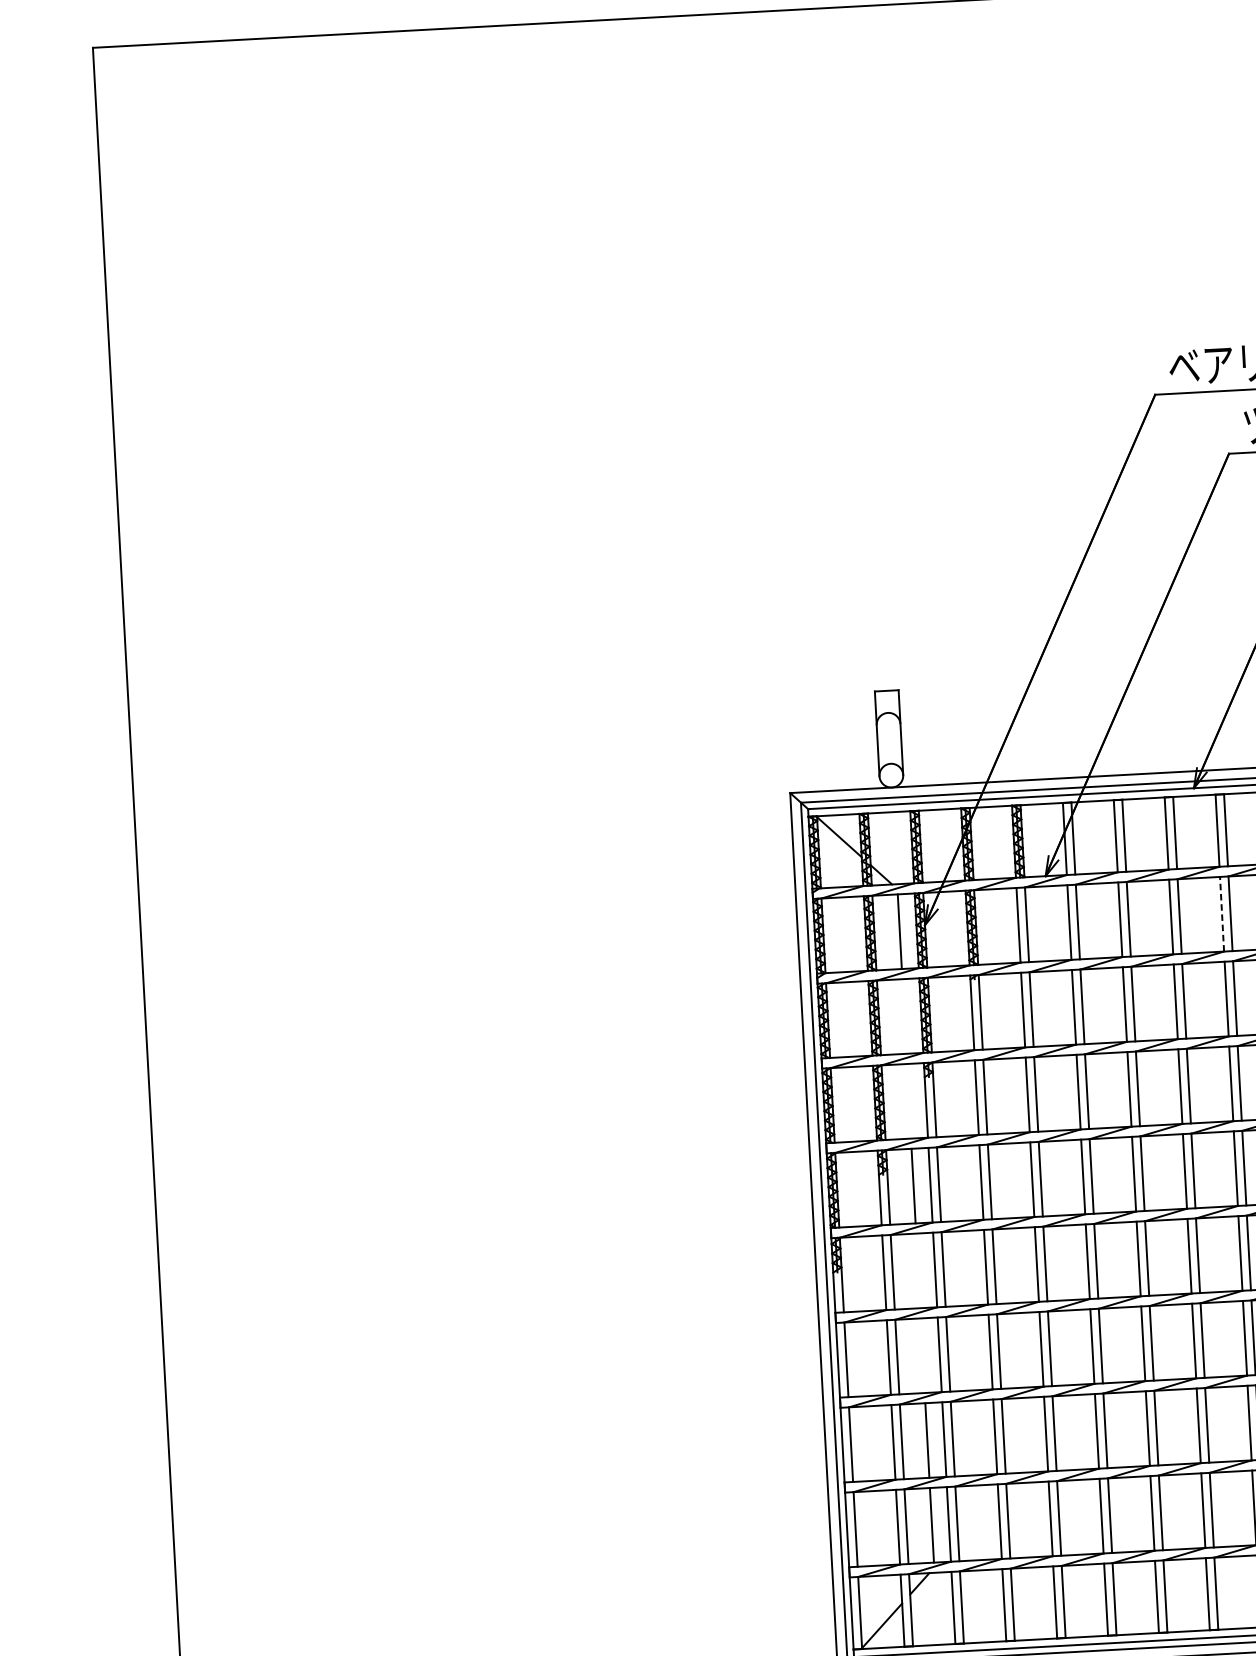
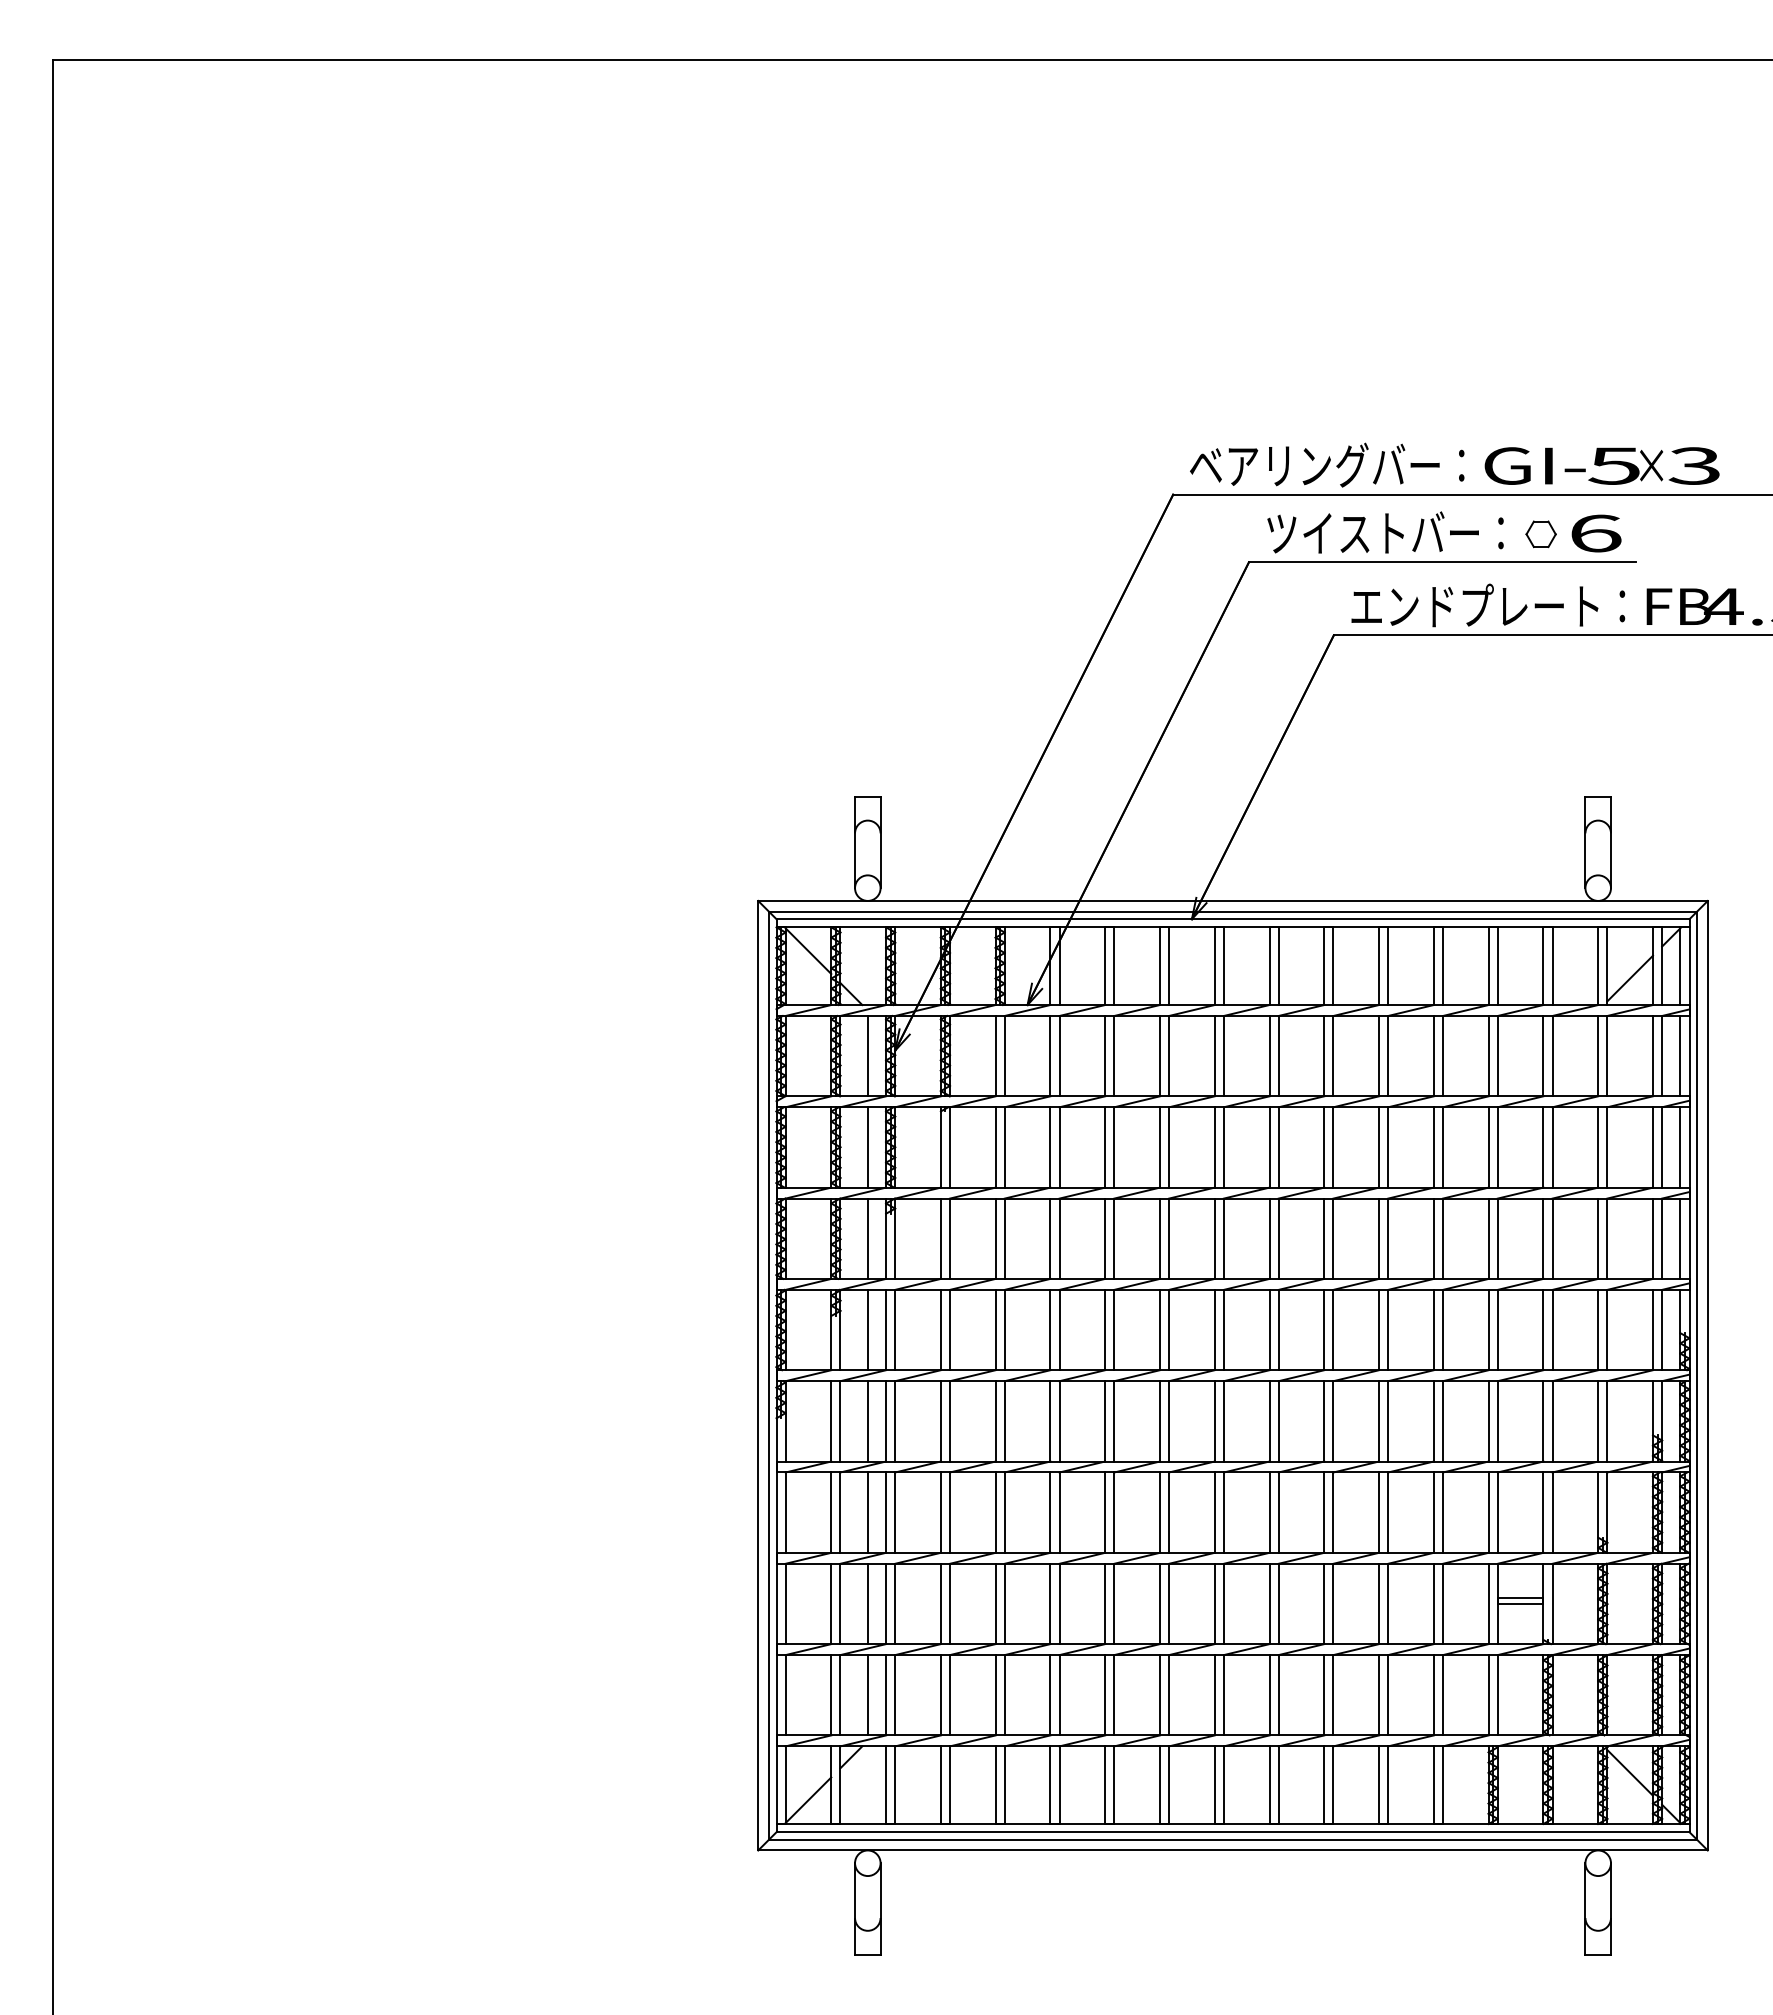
line: (1221, 913) -> (1214, 1055), dashed -> solid
line: (904, 1016) -> (867, 1147), added
line: (908, 1101) -> (867, 1238), added
line: (917, 1271) -> (867, 1421), added
line: (922, 1355) -> (867, 1512), added

